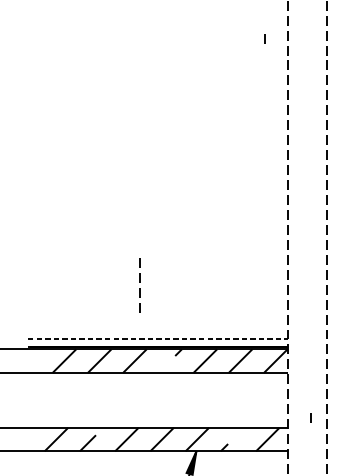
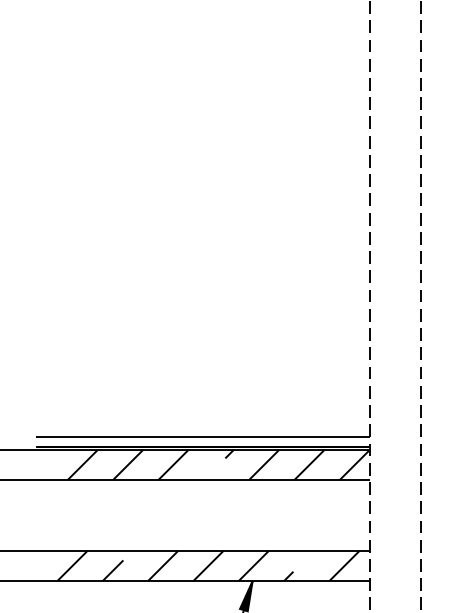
line: (264, 39) -> (340, 50), removed
line: (139, 283) -> (179, 364), removed
line: (158, 338) -> (203, 436), dashed -> solid
line: (311, 417) -> (400, 537), removed

